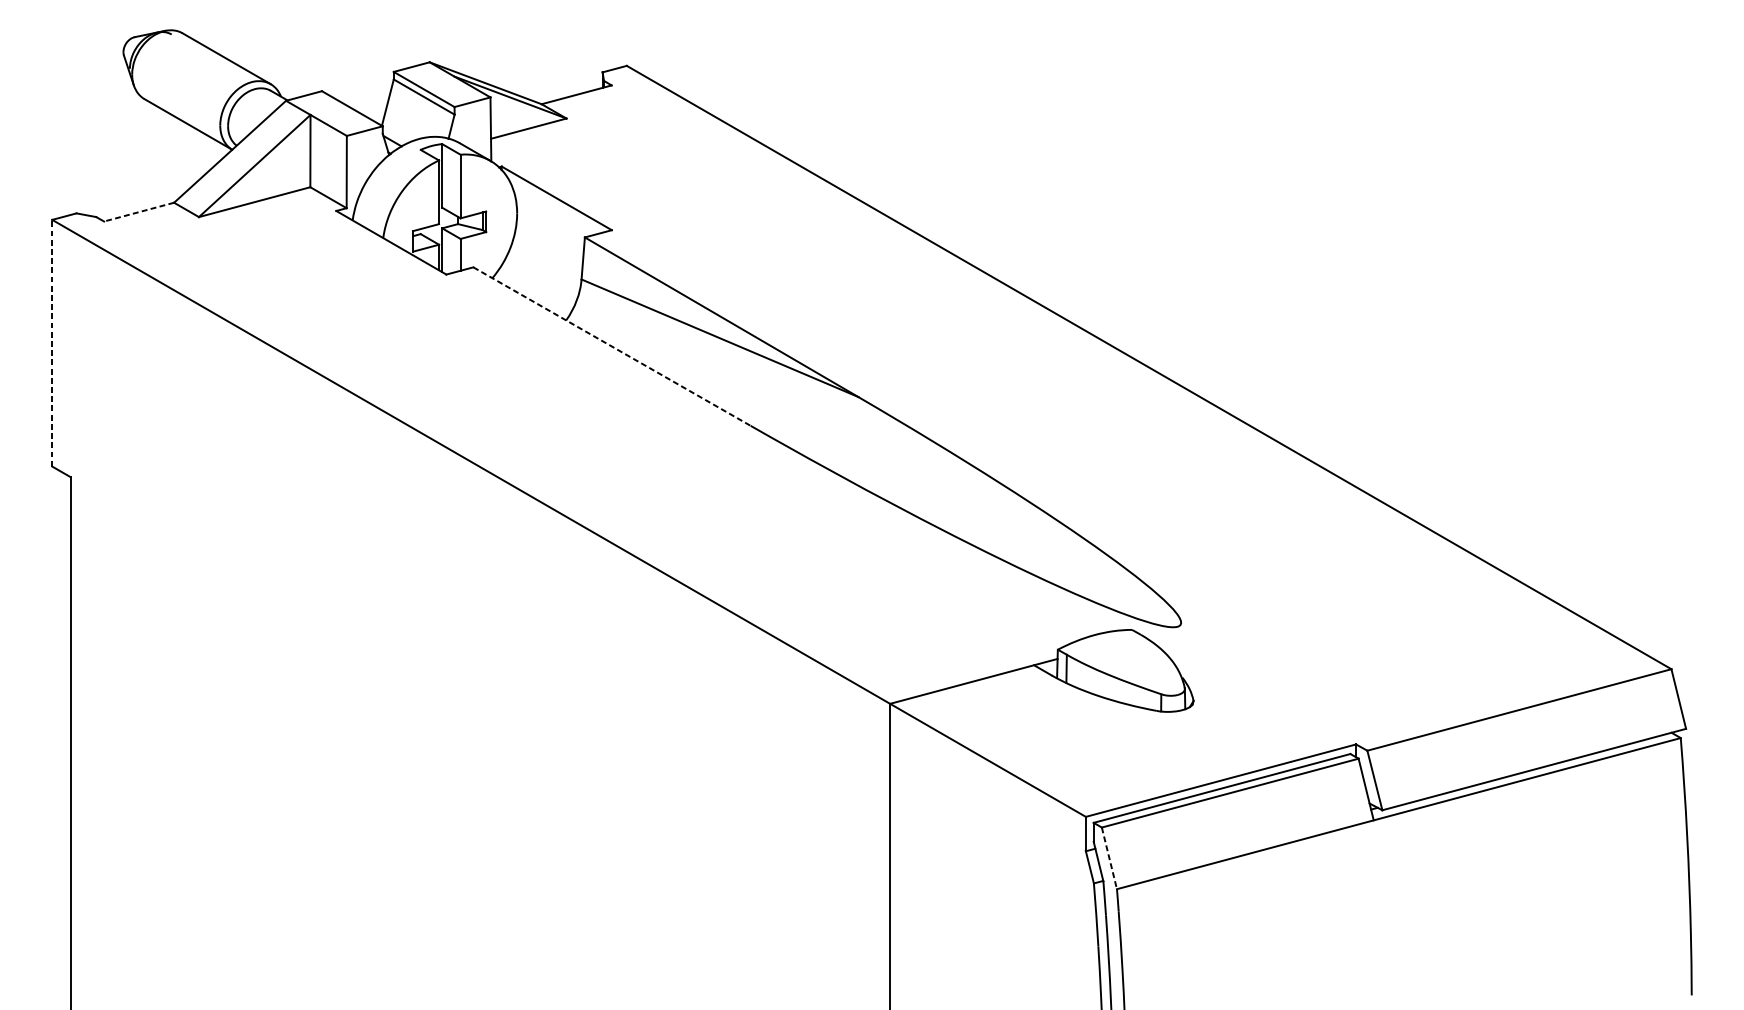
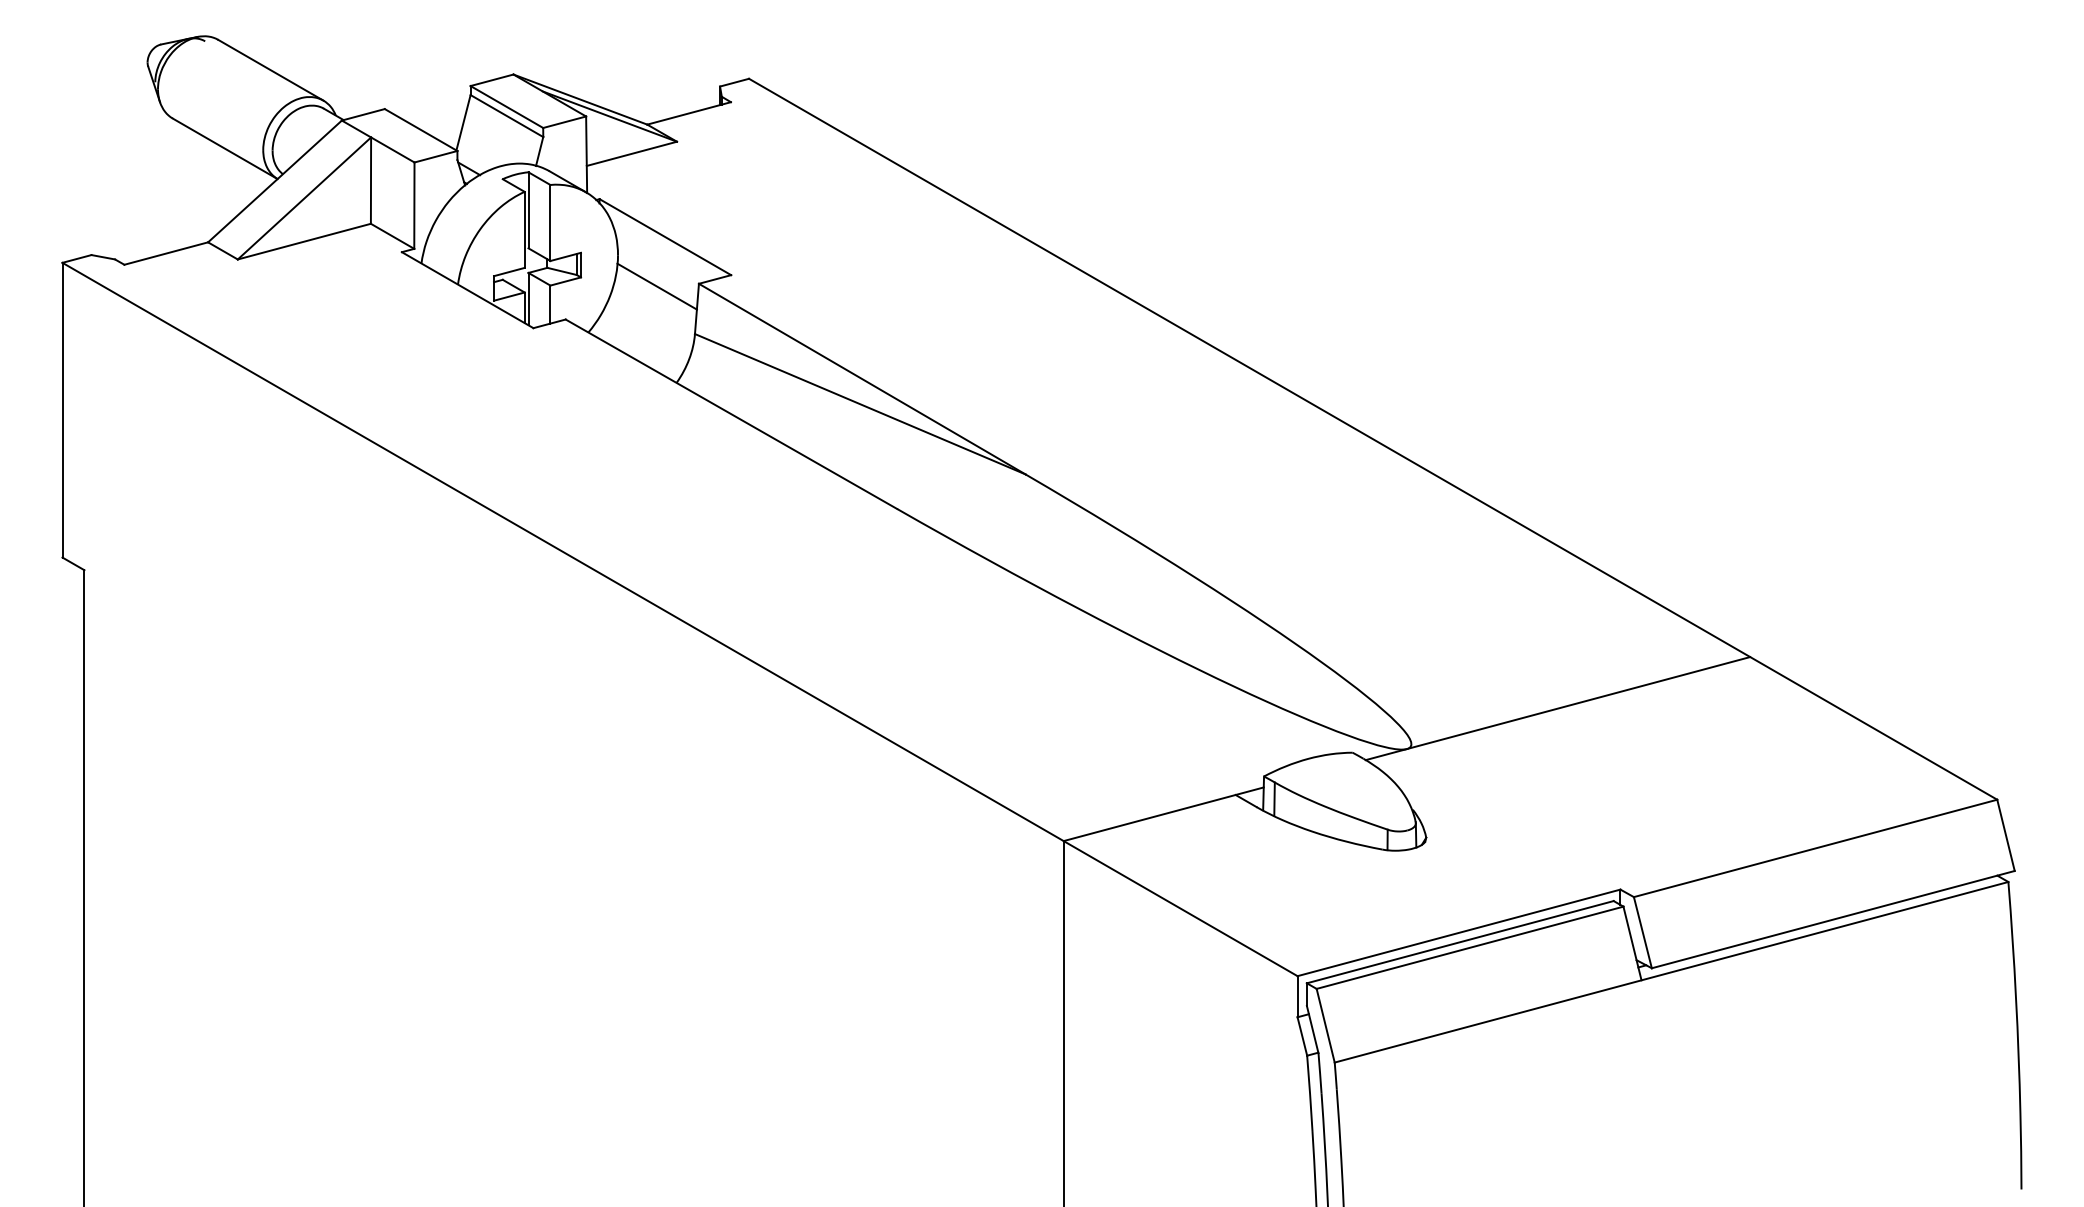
line: (138, 212) -> (165, 253), dashed -> solid
line: (549, 239) -> (656, 286), added
line: (52, 342) -> (62, 409), dashed -> solid
line: (612, 346) -> (731, 414), dashed -> solid
line: (1303, 592) -> (1557, 708), added
line: (1109, 858) -> (1325, 1025), dashed -> solid

